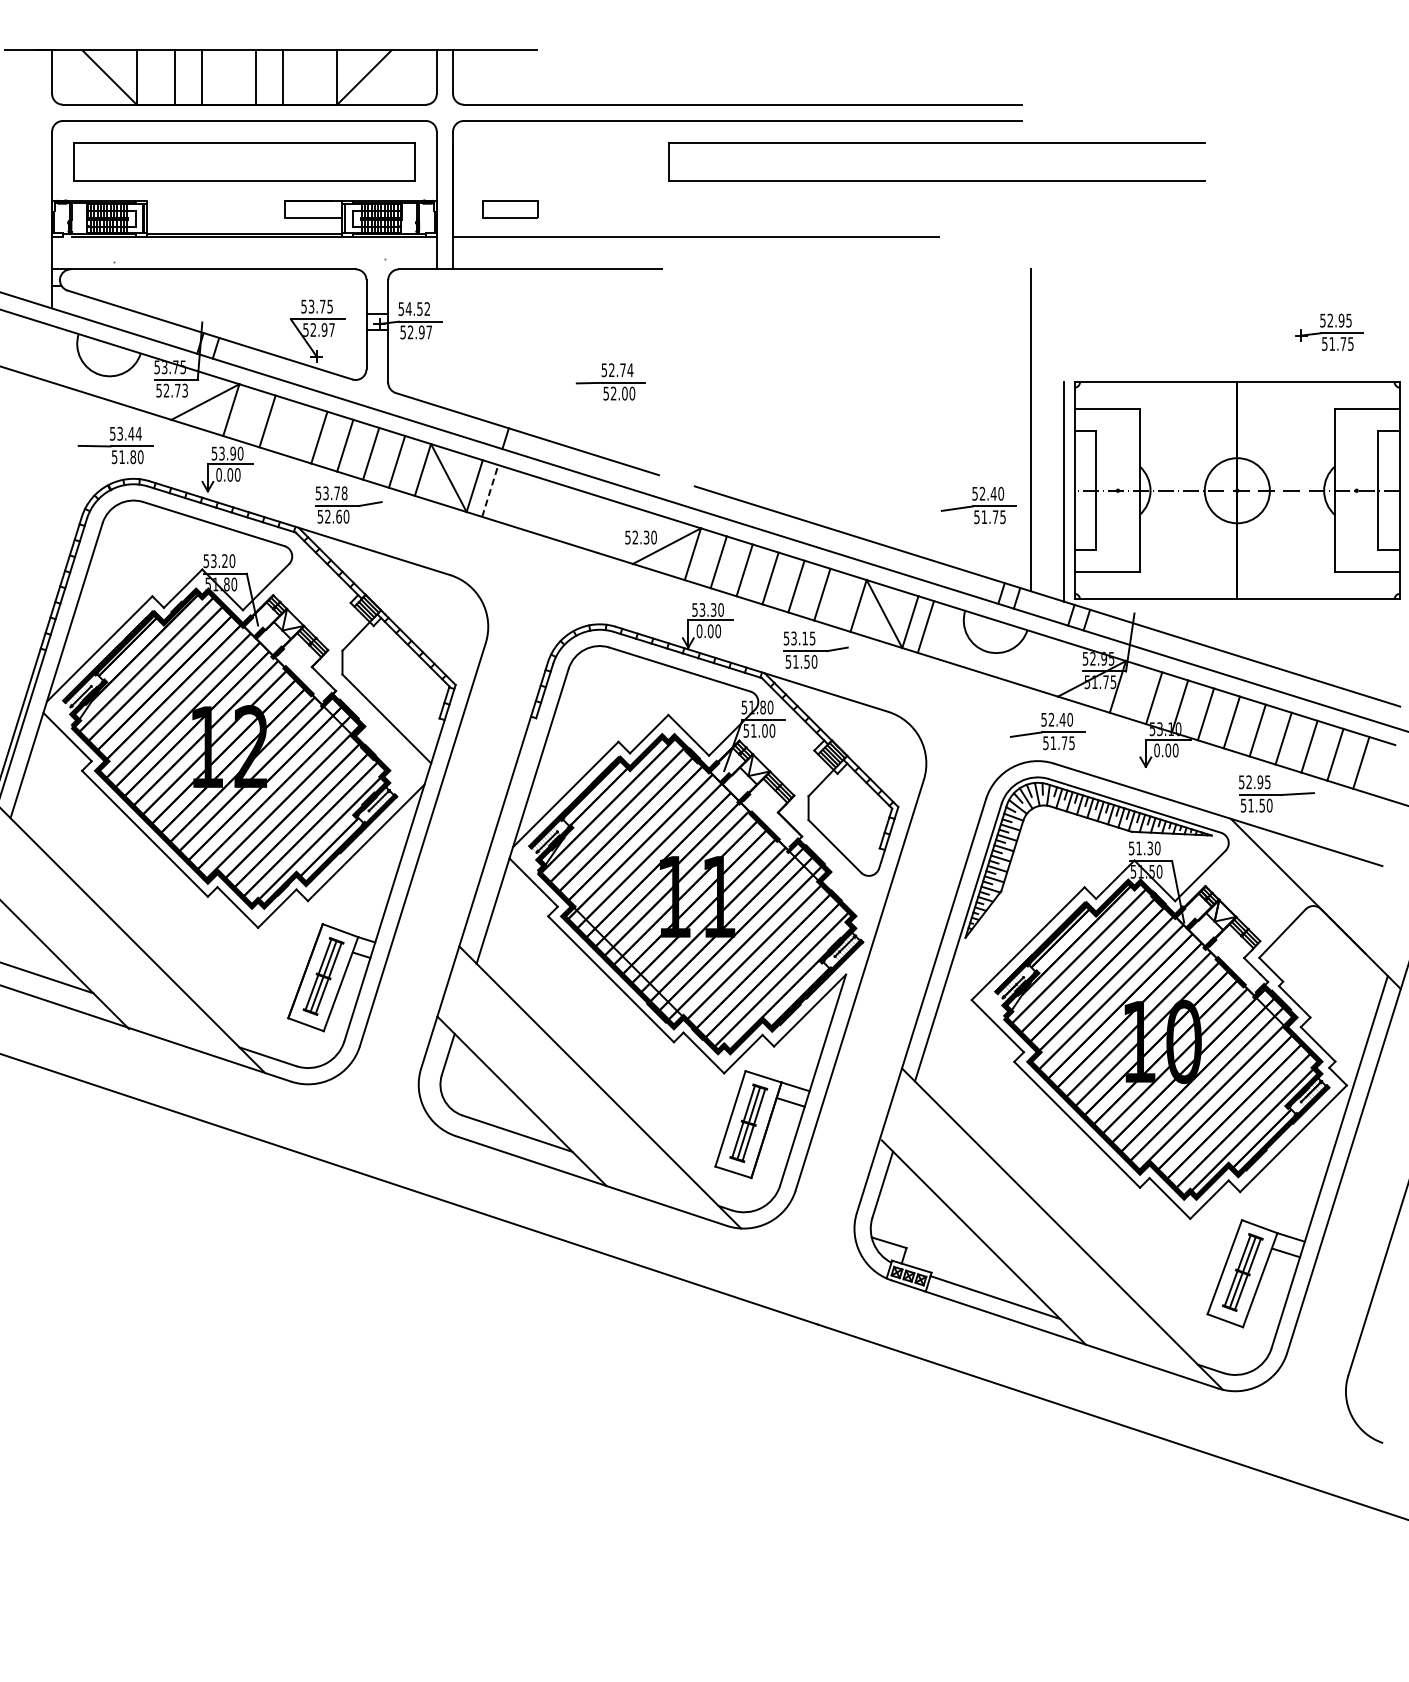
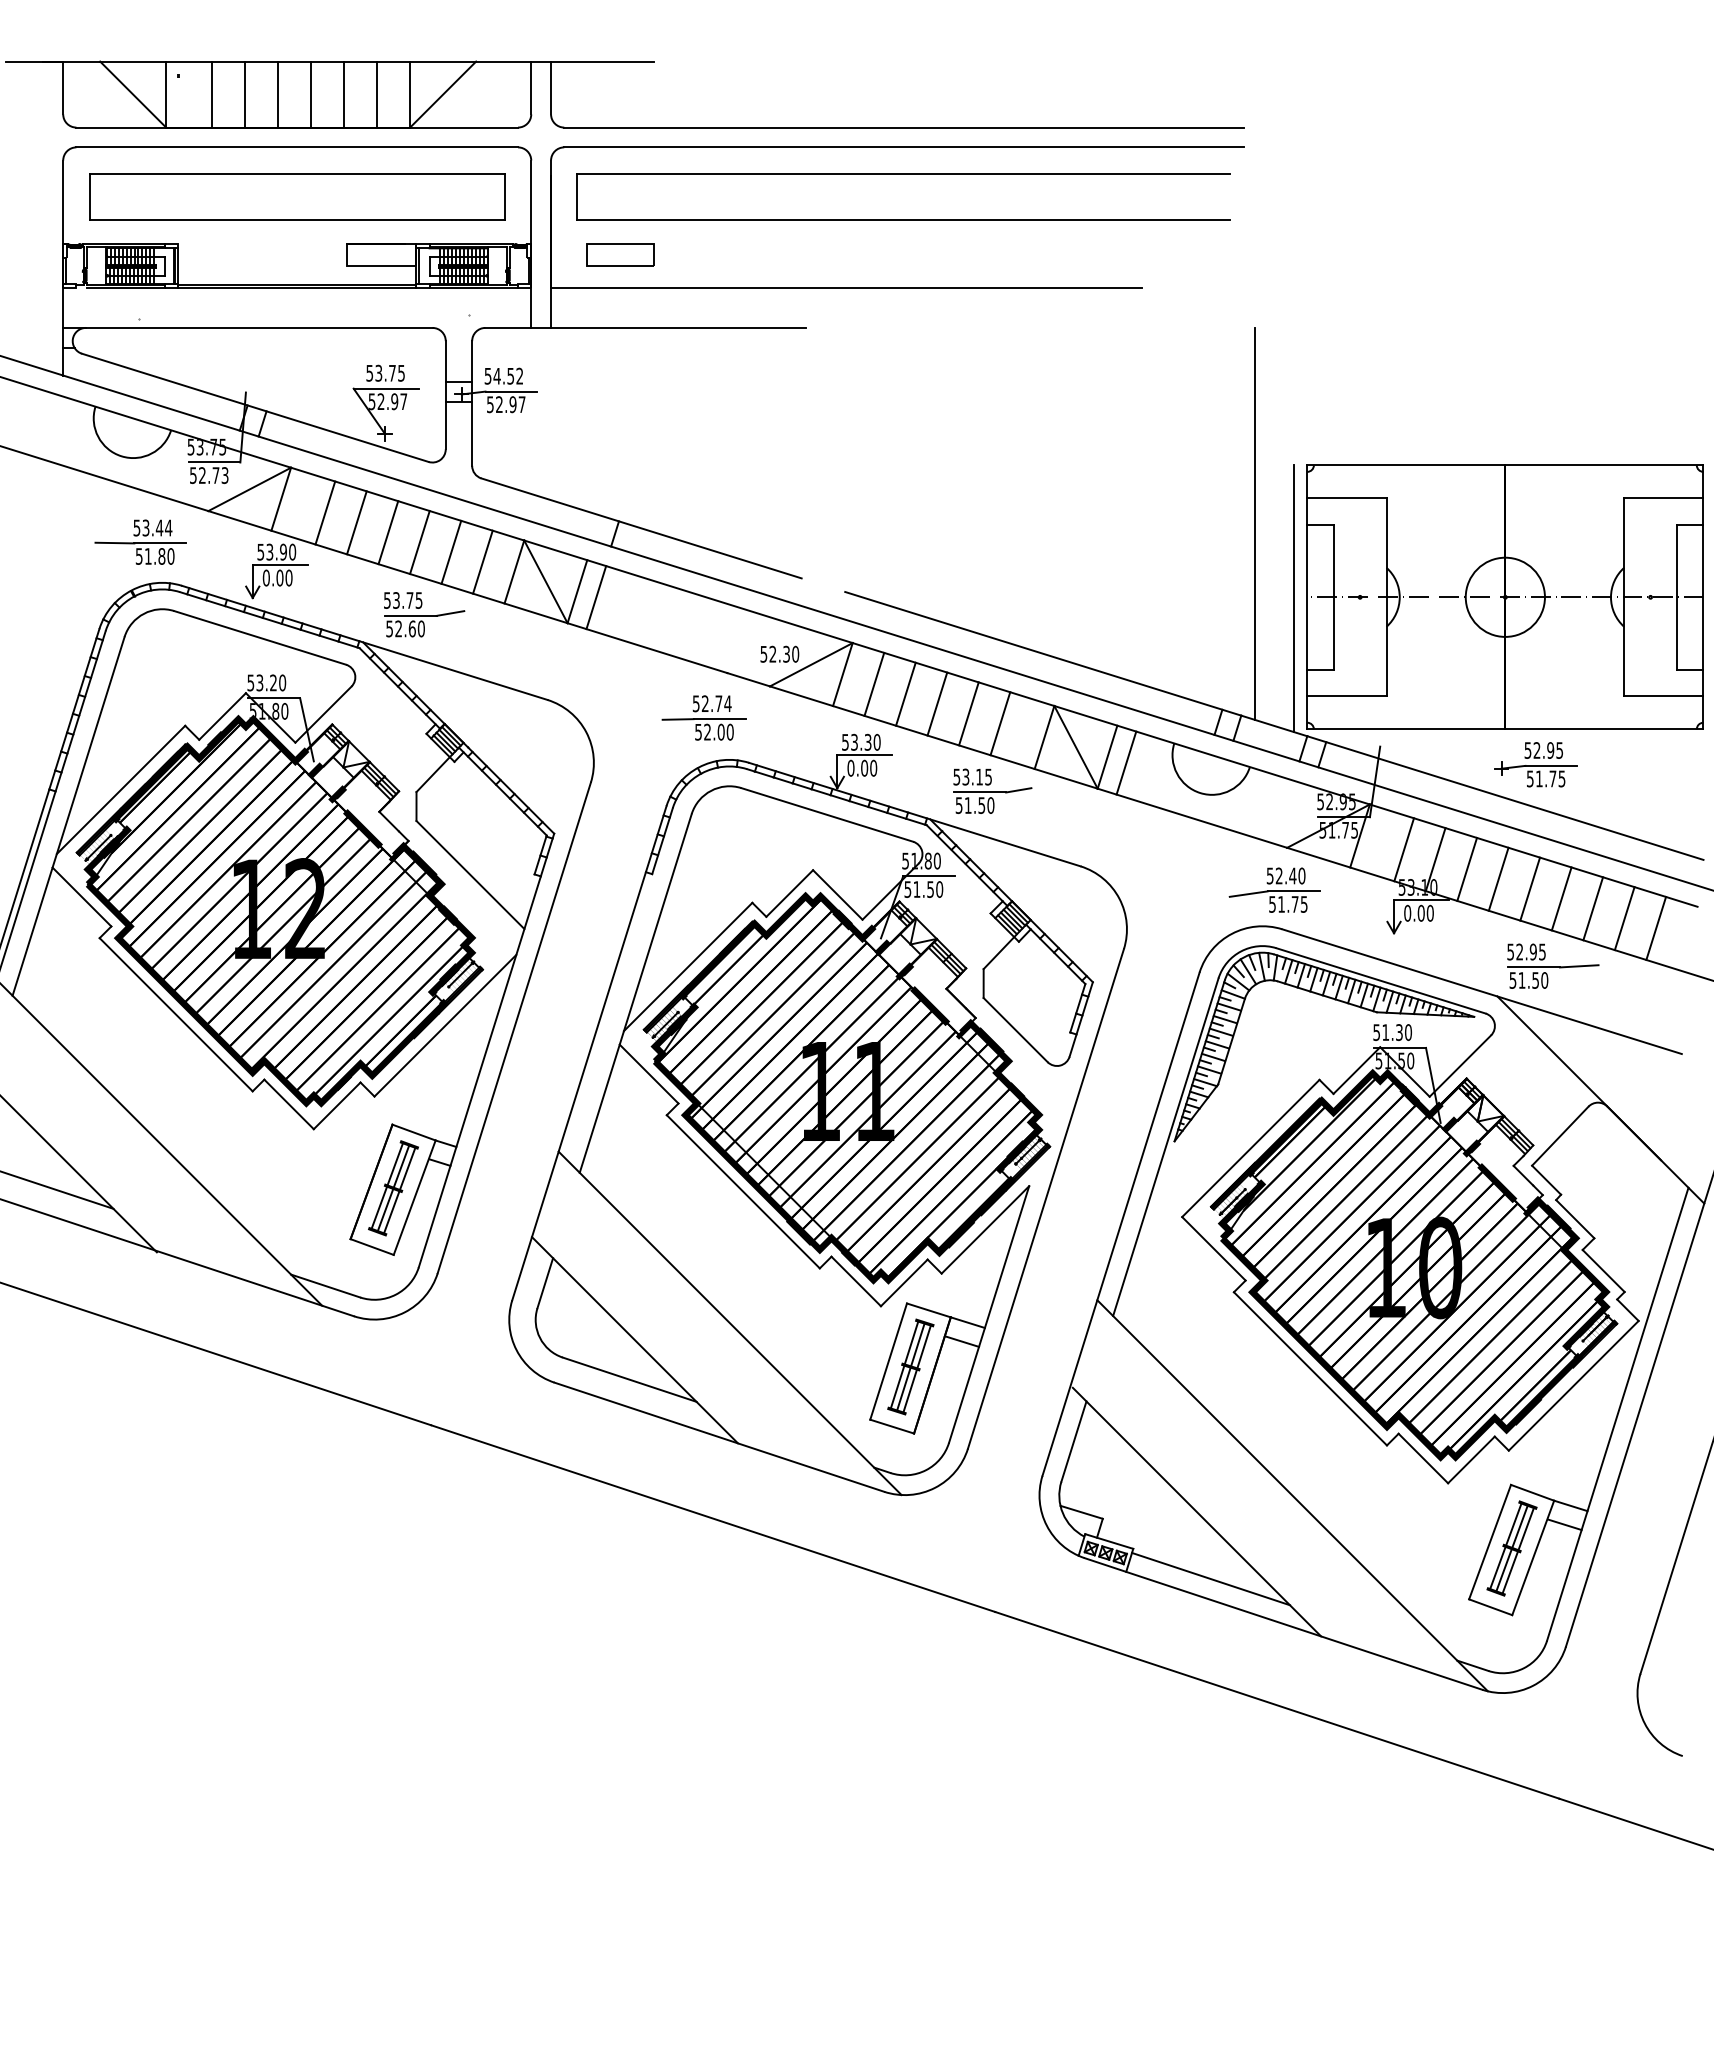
line: (228, 77) -> (277, 94), added
line: (310, 77) -> (377, 94), added
part: (936, 143) -> (903, 174), moved
part: (1329, 331) -> (1535, 763), moved
part: (610, 381) -> (703, 717), moved
line: (293, 429) -> (356, 522), added
line: (490, 490) -> (596, 597), dashed -> solid
text: (344, 493) -> (418, 600), 53.78 -> 53.75
part: (978, 505) -> (1190, 615), removed
text: (764, 730) -> (930, 889), 51.00 -> 51.50

